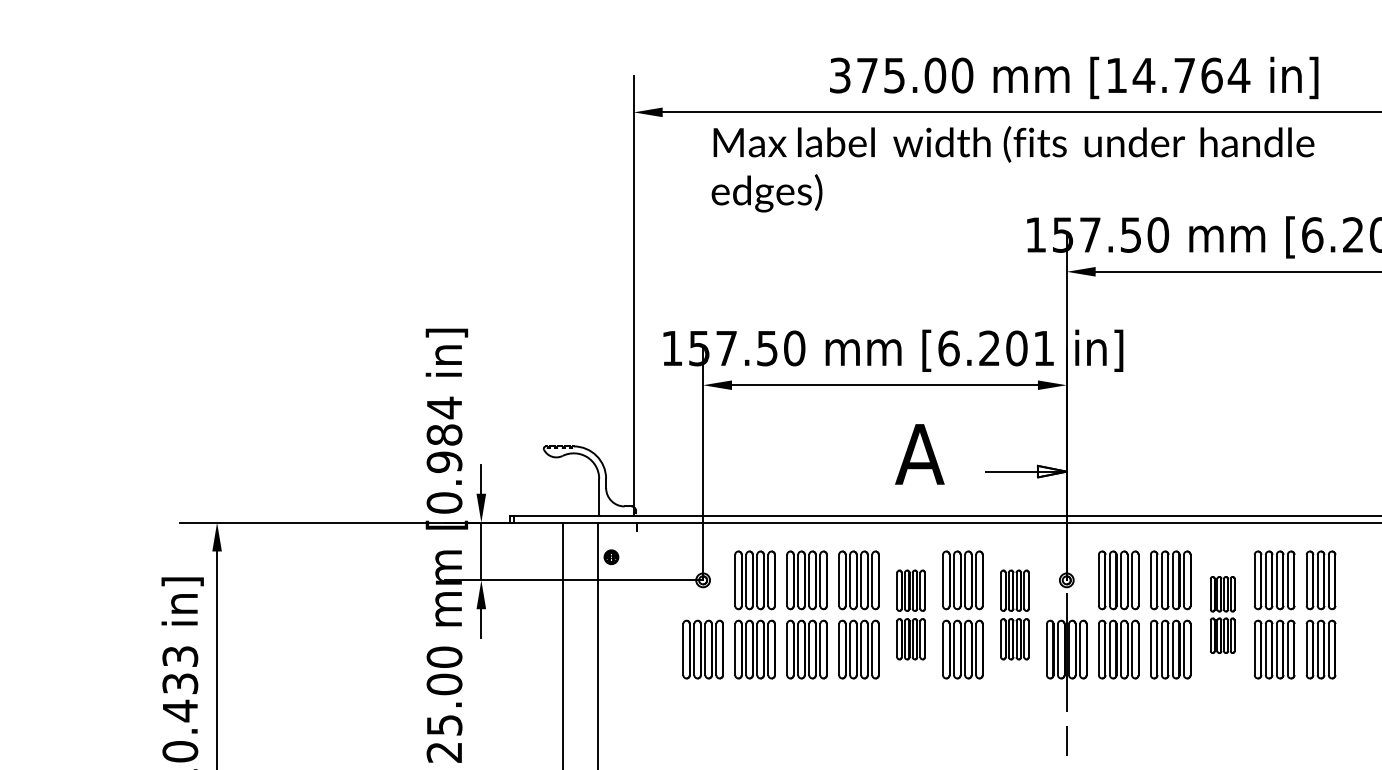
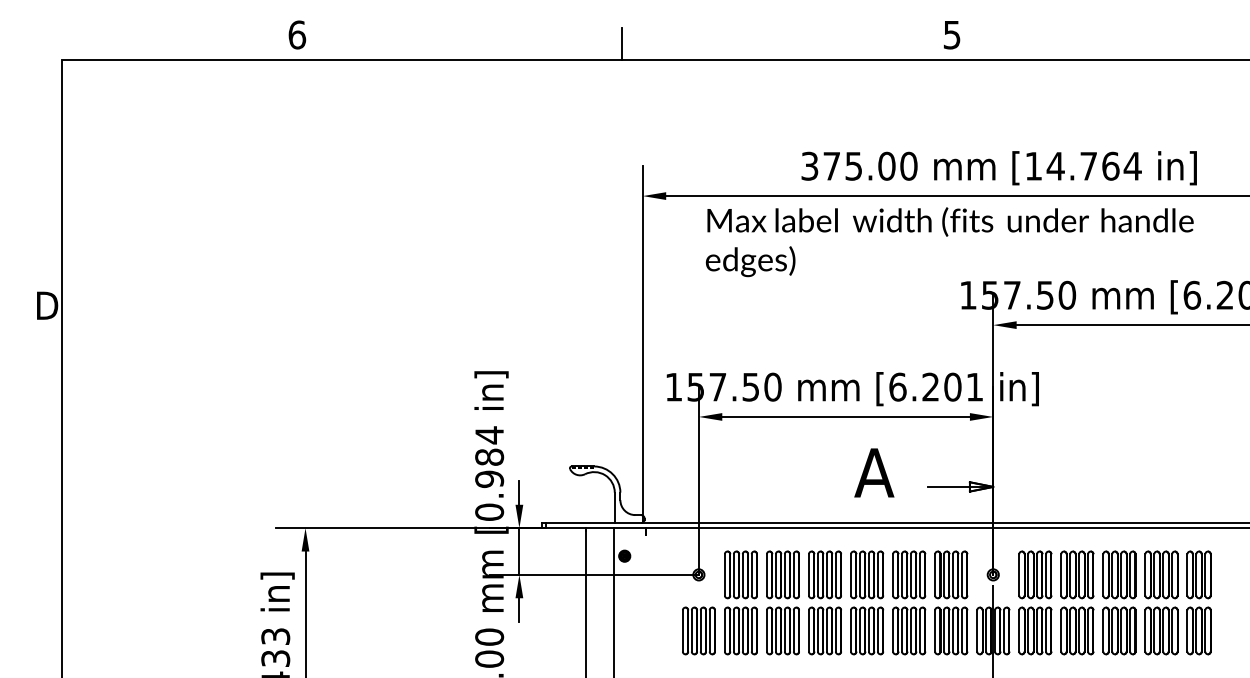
part: (911, 614) -> (867, 602), size x1.43
part: (1015, 614) -> (951, 602), size x1.43
part: (1222, 614) -> (1119, 602), size x1.67

